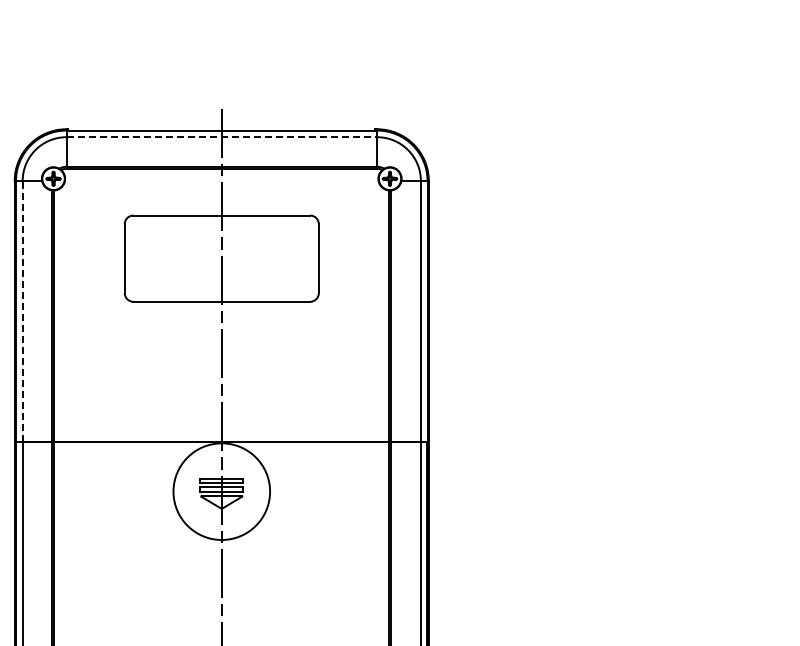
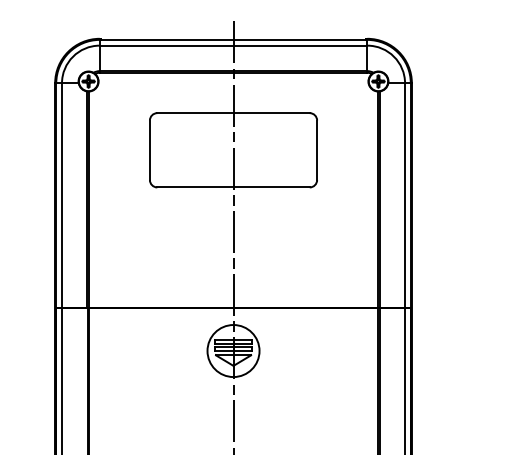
line: (222, 137) -> (234, 45), dashed -> solid
line: (22, 310) -> (61, 194), dashed -> solid
circle: (221, 491) -> (233, 350), size x0.62

